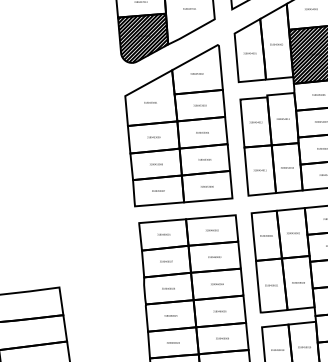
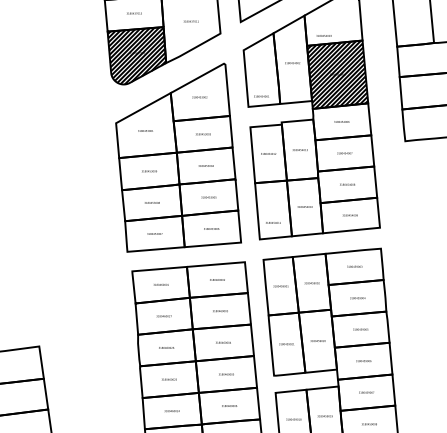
text: (310, 8) -> (323, 35), moved
text: (249, 53) -> (261, 96), moved
text: (260, 170) -> (273, 222), moved

